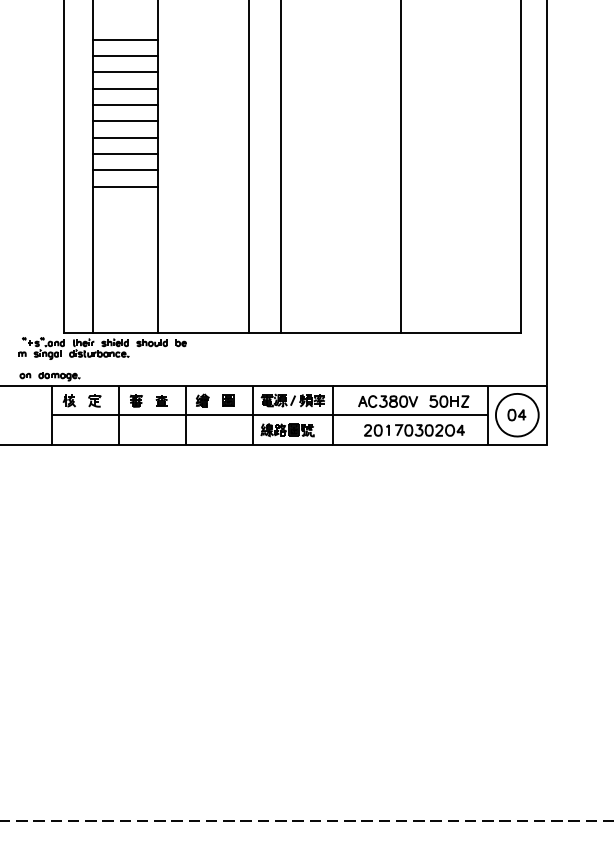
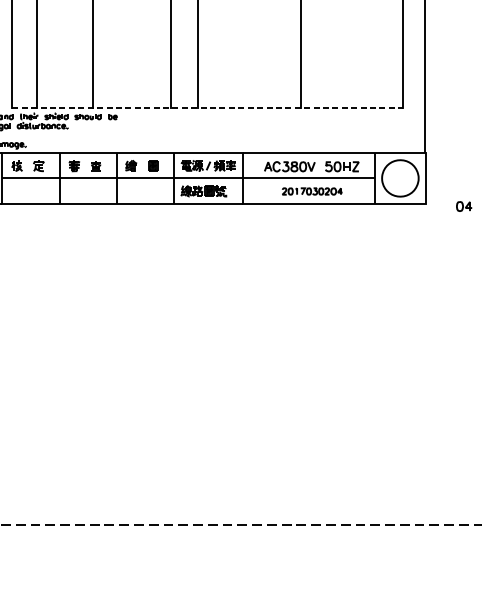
line: (292, 333) -> (208, 108), solid -> dashed
part: (516, 414) -> (463, 206), moved
part: (414, 430) -> (312, 191), size x0.7

